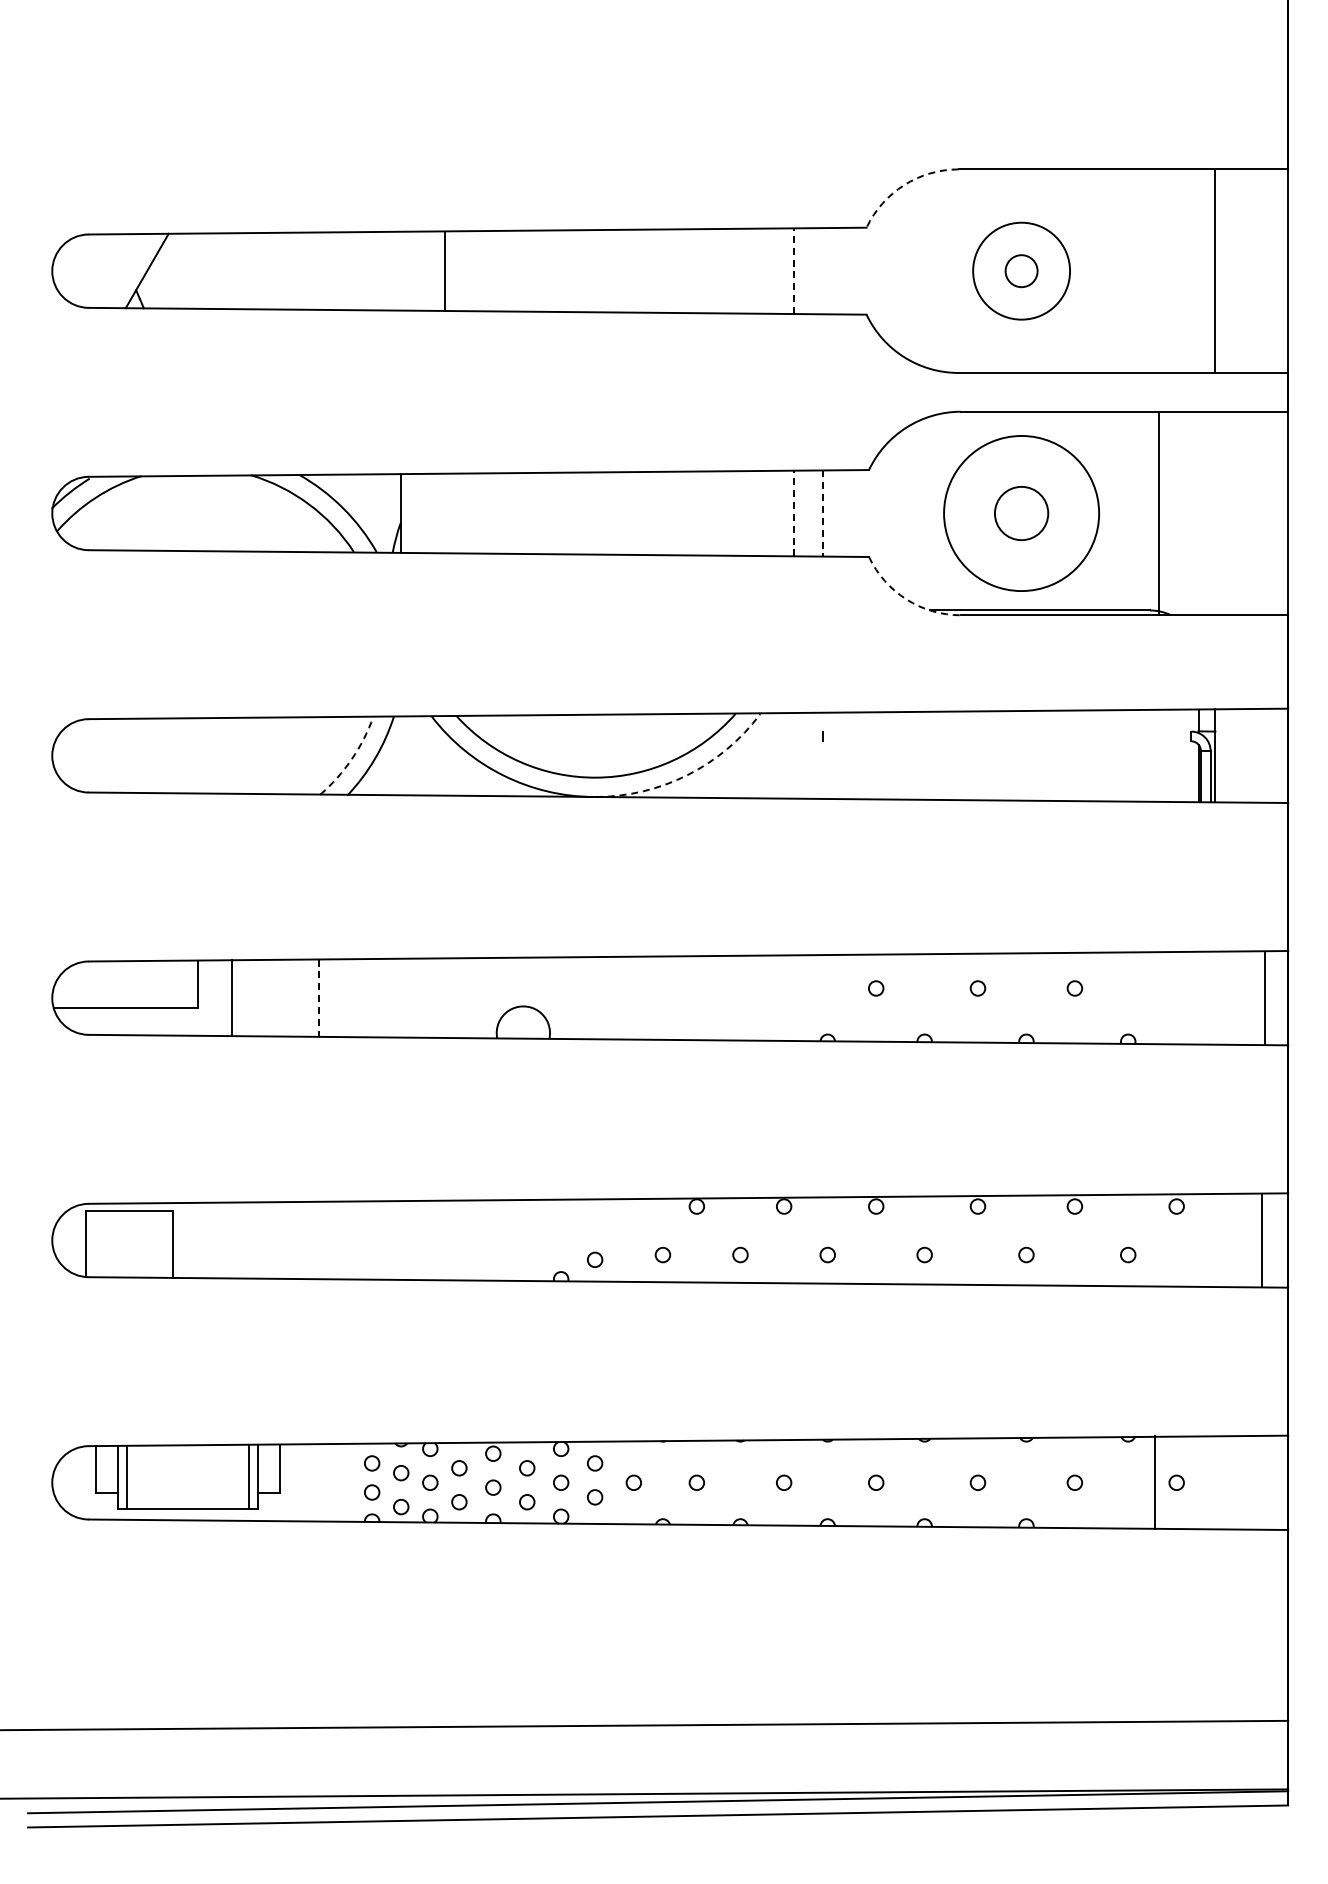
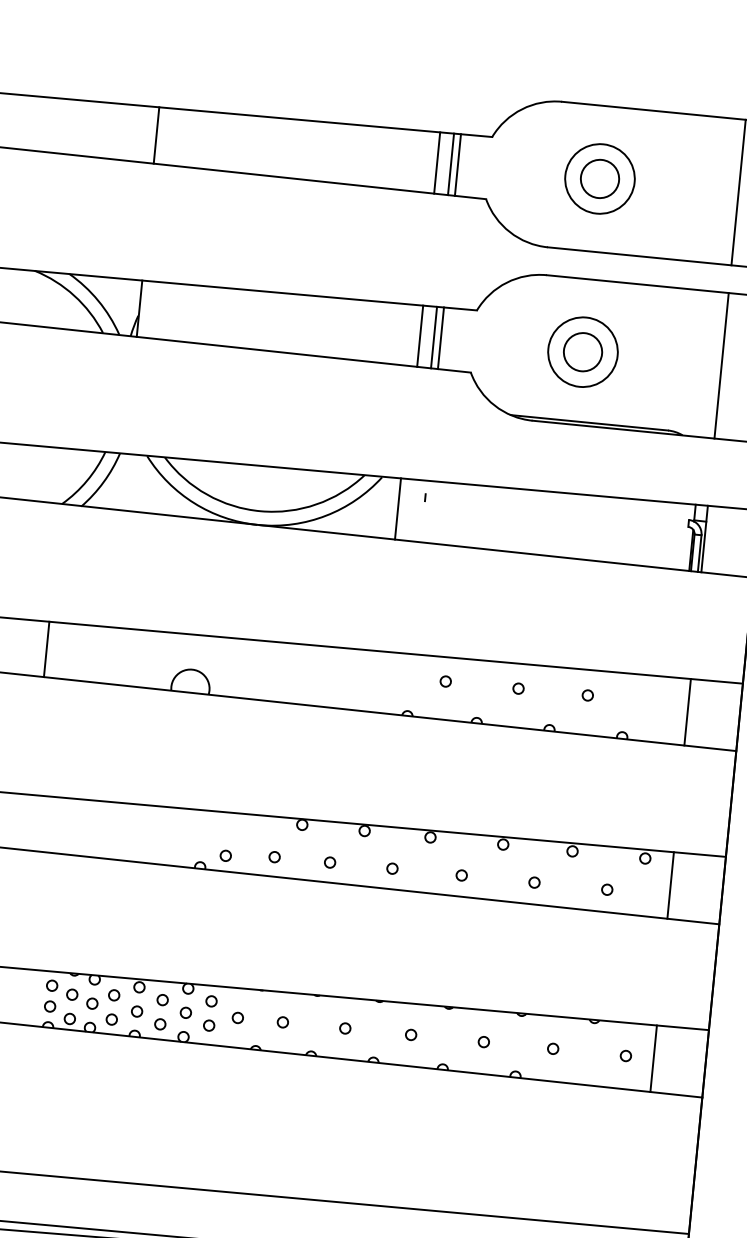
arc: (904, 185) -> (522, 109), dashed -> solid
line: (445, 270) -> (156, 135), moved
circle: (1021, 270) -> (599, 178), size x1.67
line: (793, 271) -> (436, 163), dashed -> solid
line: (813, 271) -> (451, 164), added
line: (822, 271) -> (457, 165), added
line: (793, 513) -> (419, 336), dashed -> solid
line: (813, 513) -> (434, 337), added
circle: (1021, 513) -> (582, 352), size x0.62
line: (1159, 513) -> (721, 365), moved
line: (822, 514) -> (440, 338), dashed -> solid
arc: (906, 599) -> (494, 405), dashed -> solid
line: (786, 755) -> (397, 508), added
arc: (351, 759) -> (86, 481), dashed -> solid
arc: (687, 775) -> (325, 516), dashed -> solid
line: (1265, 997) -> (687, 711), moved
line: (318, 998) -> (46, 649), dashed -> solid
line: (1262, 1240) -> (670, 885), moved
line: (1155, 1482) -> (653, 1058), moved

